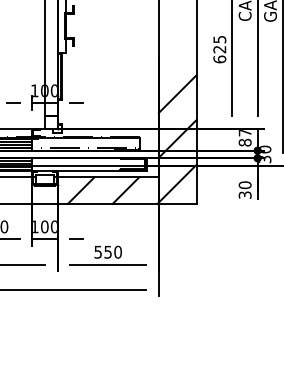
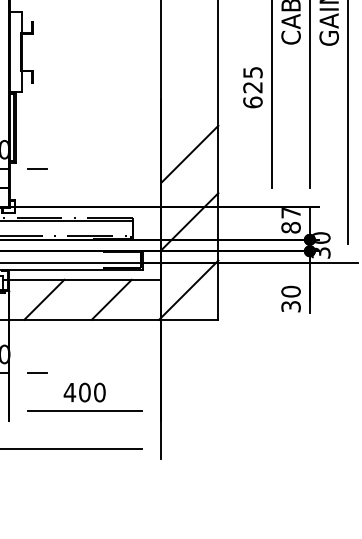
text: (103, 251) -> (77, 391), 550 -> 400

